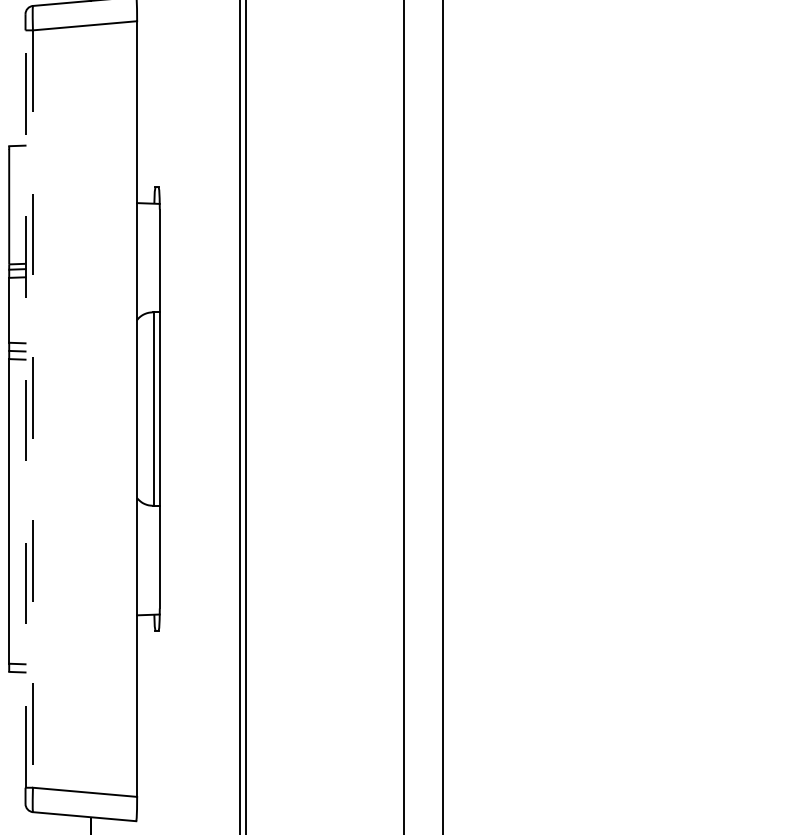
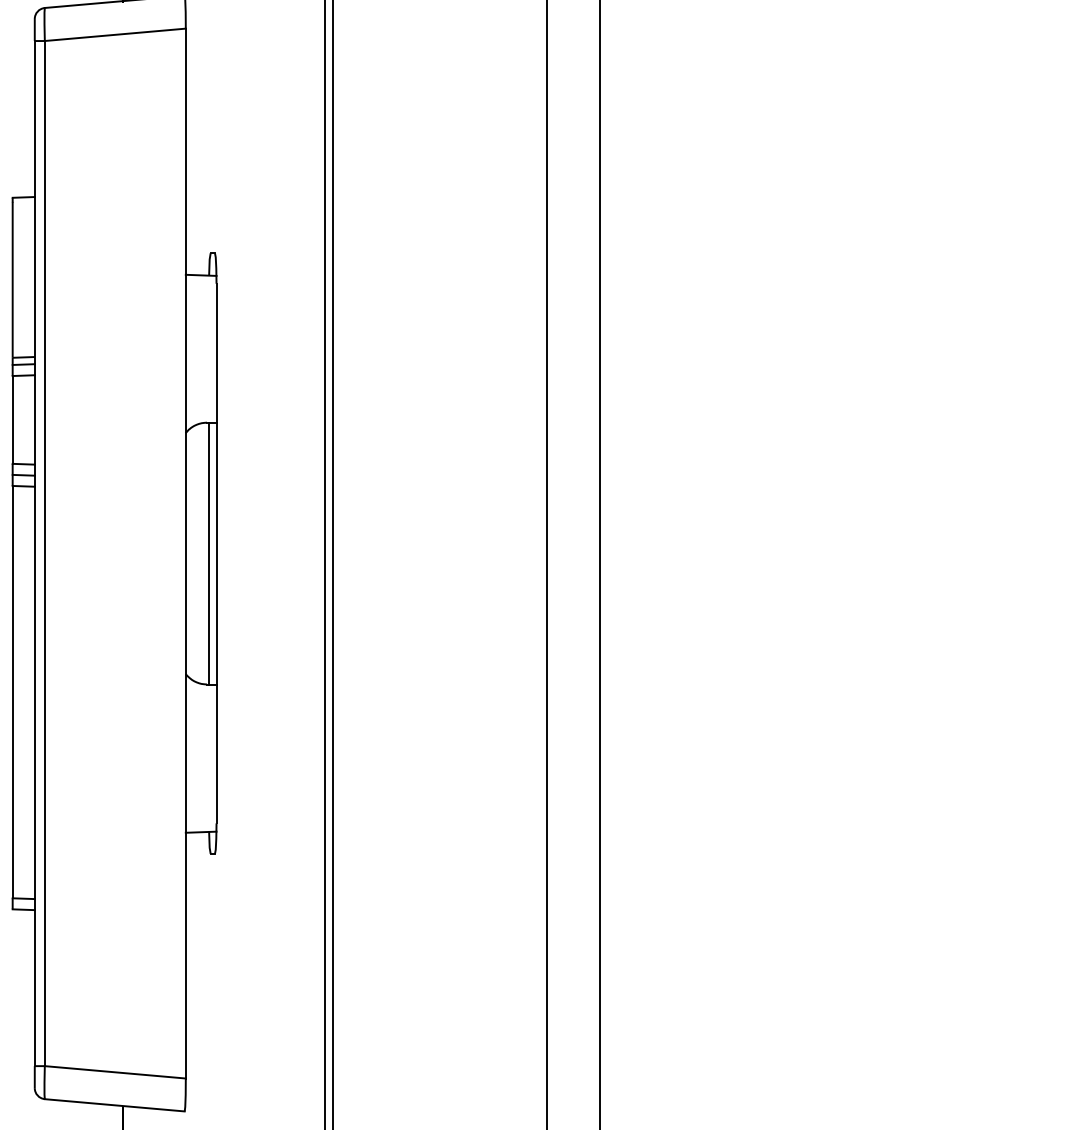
line: (25, 409) -> (34, 554), dashed -> solid
line: (32, 409) -> (44, 554), dashed -> solid

